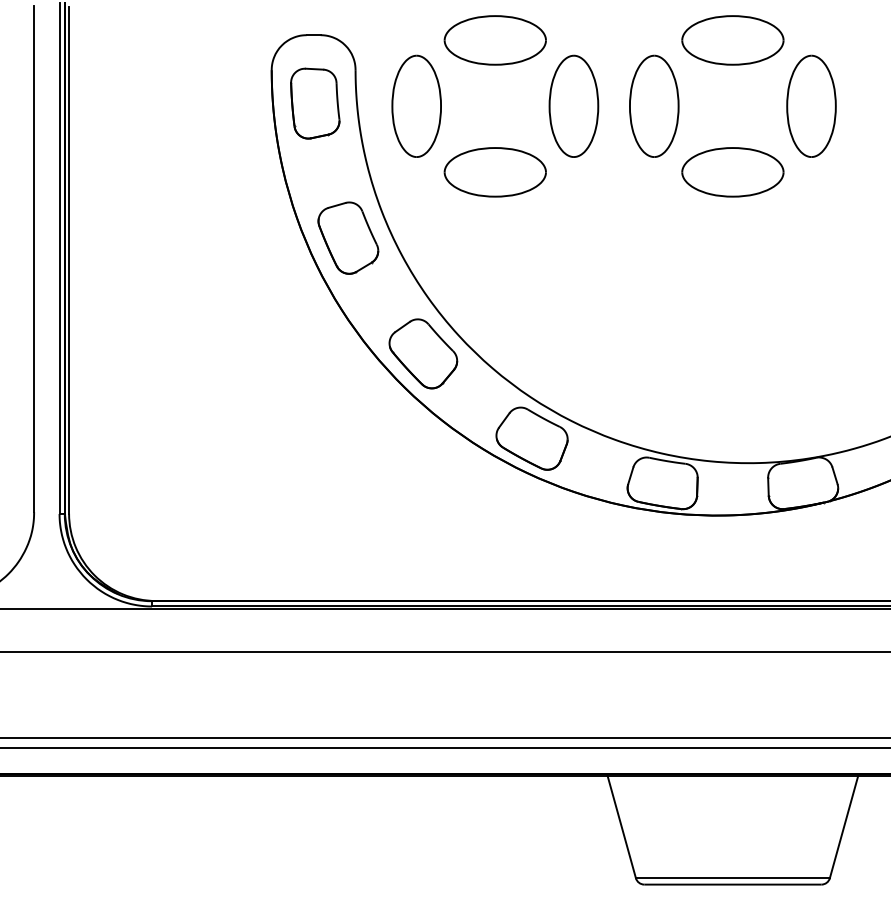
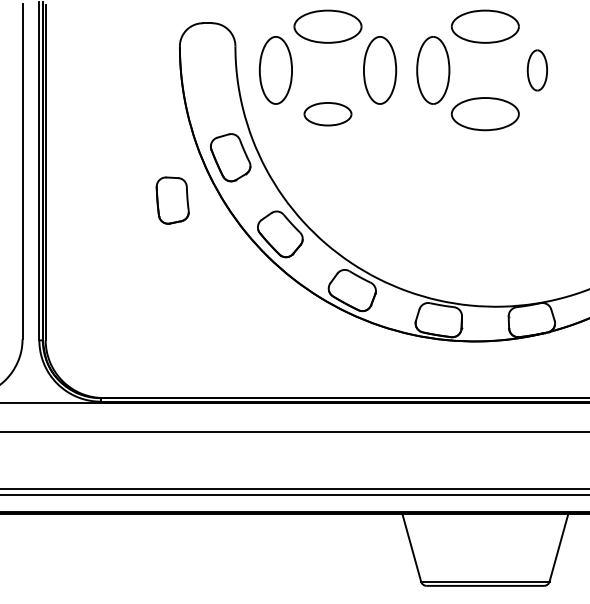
part: (314, 103) -> (172, 200), moved
part: (811, 106) -> (537, 70), size x0.6
part: (494, 172) -> (327, 114), size x0.7

